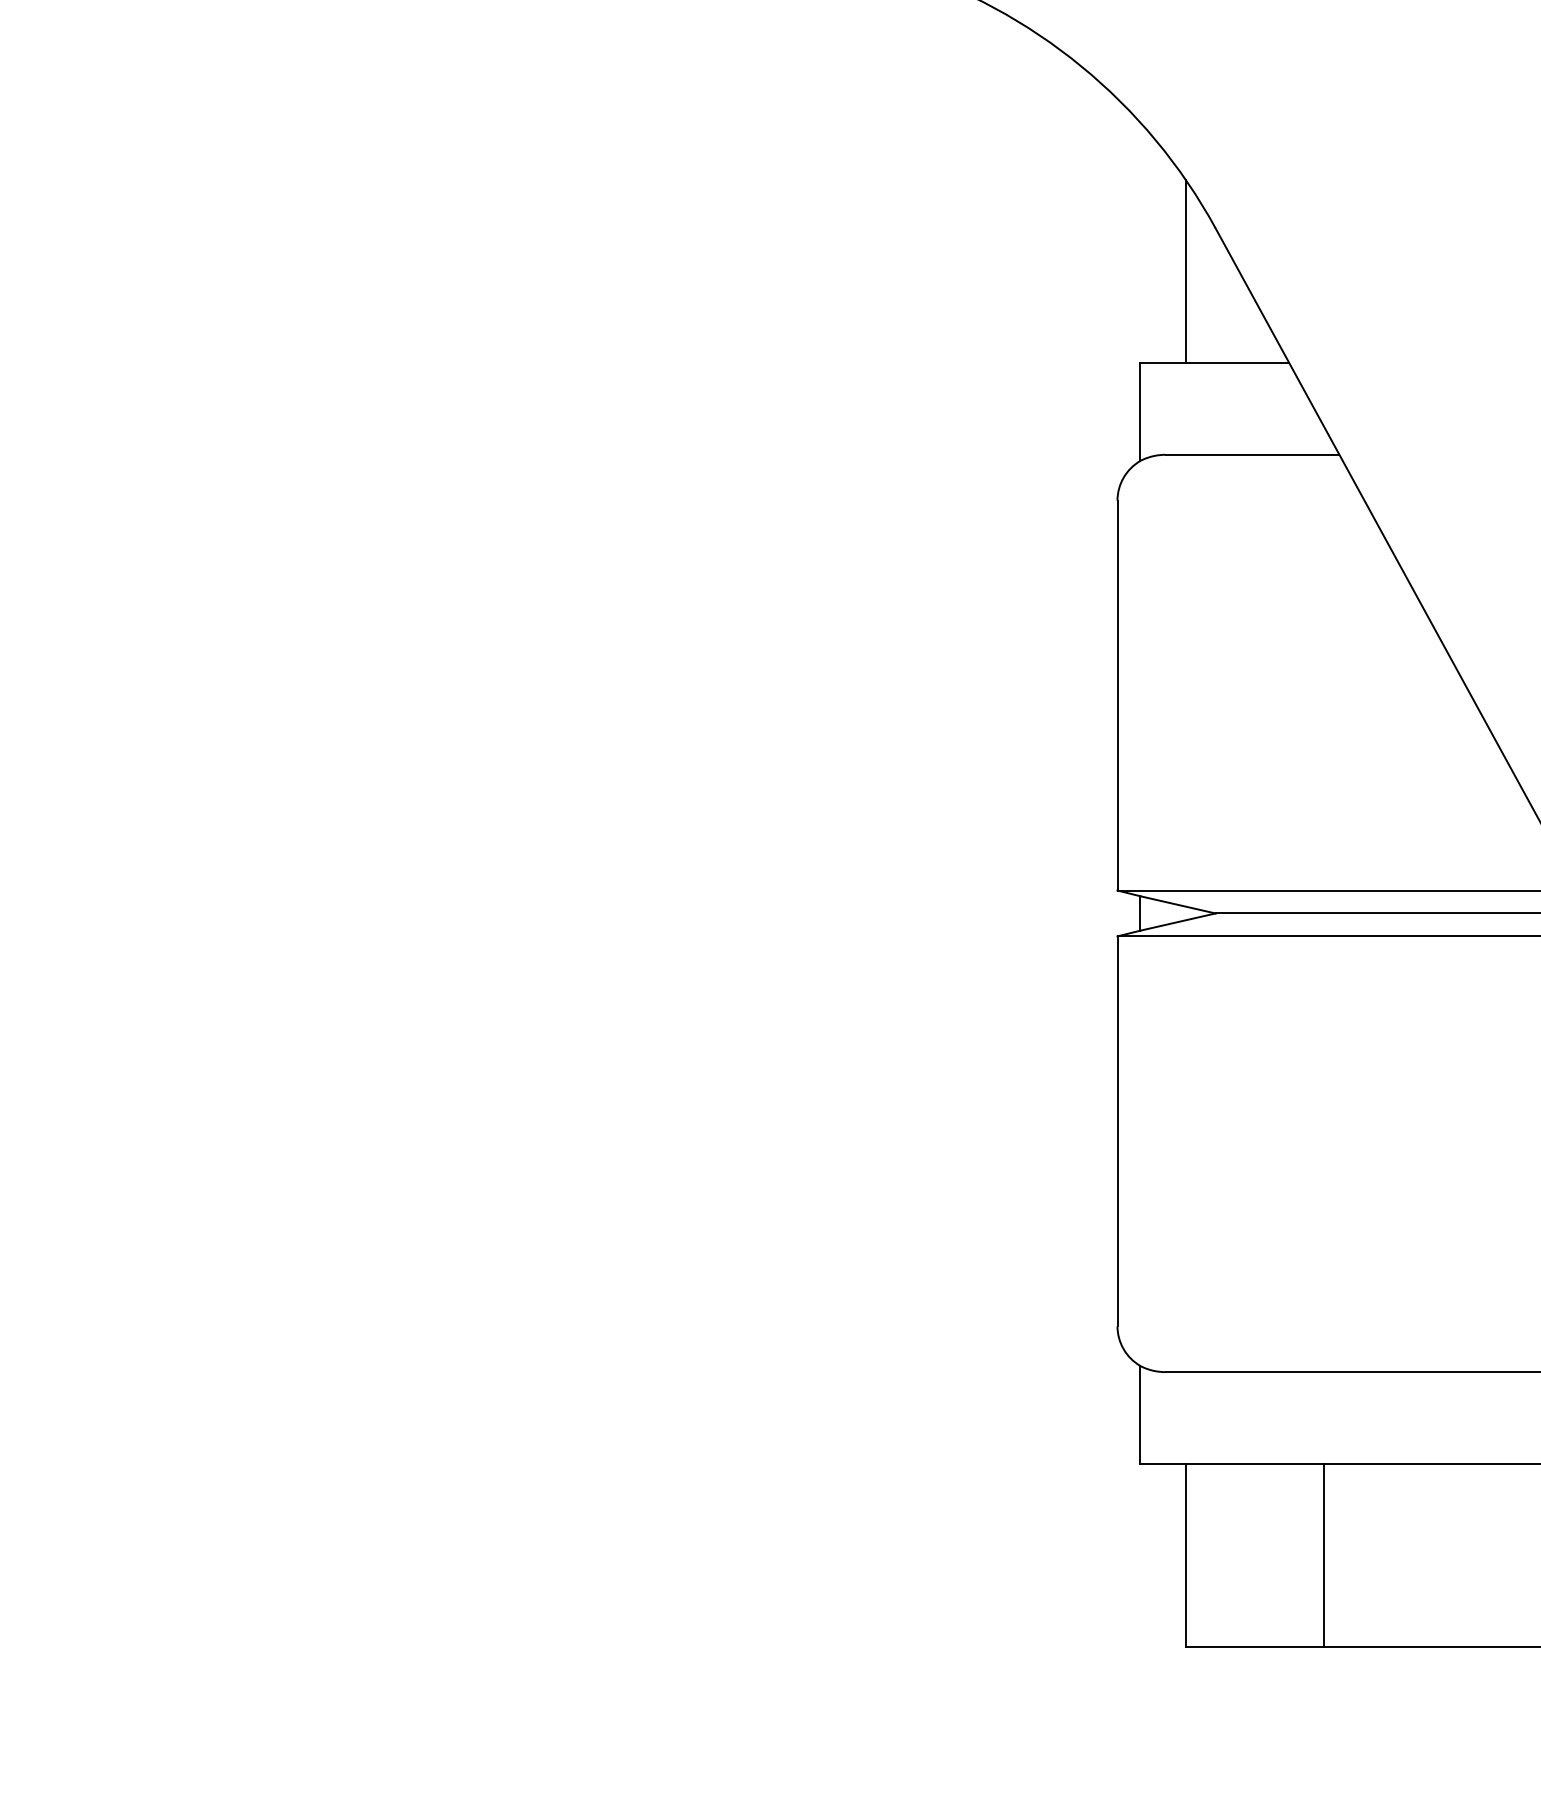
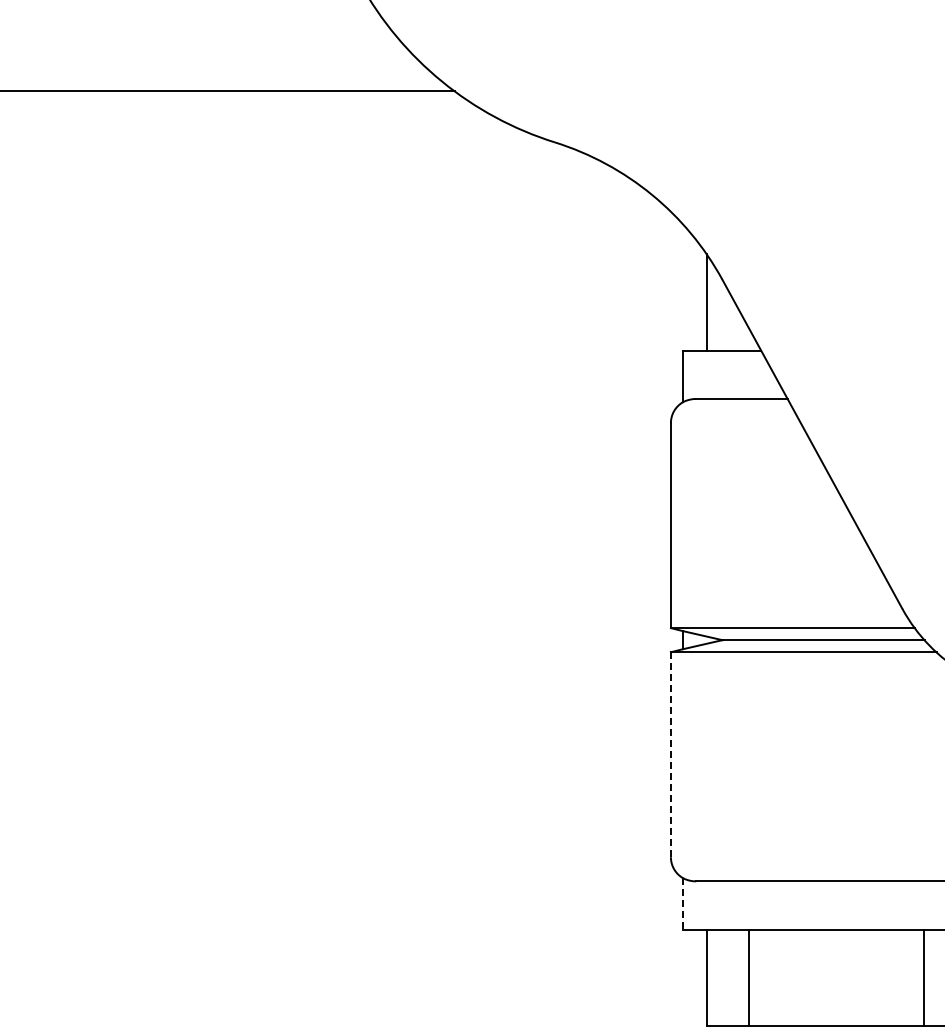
line: (1116, 1130) -> (670, 754), solid -> dashed
line: (1139, 1414) -> (682, 903), solid -> dashed
line: (1323, 1554) -> (749, 977), moved

